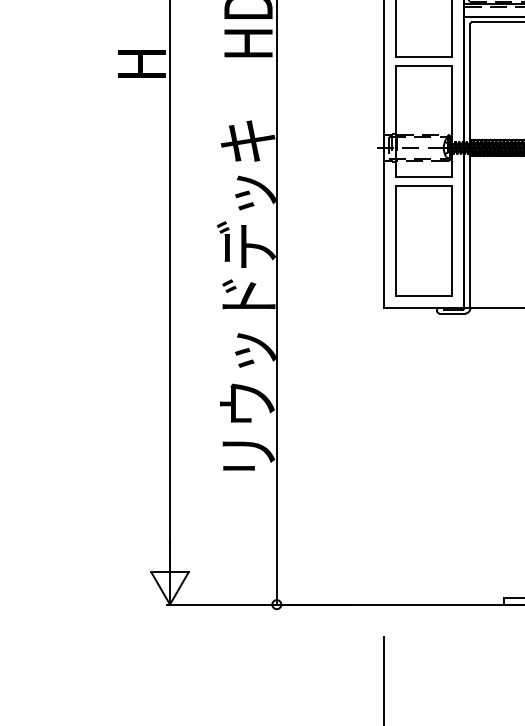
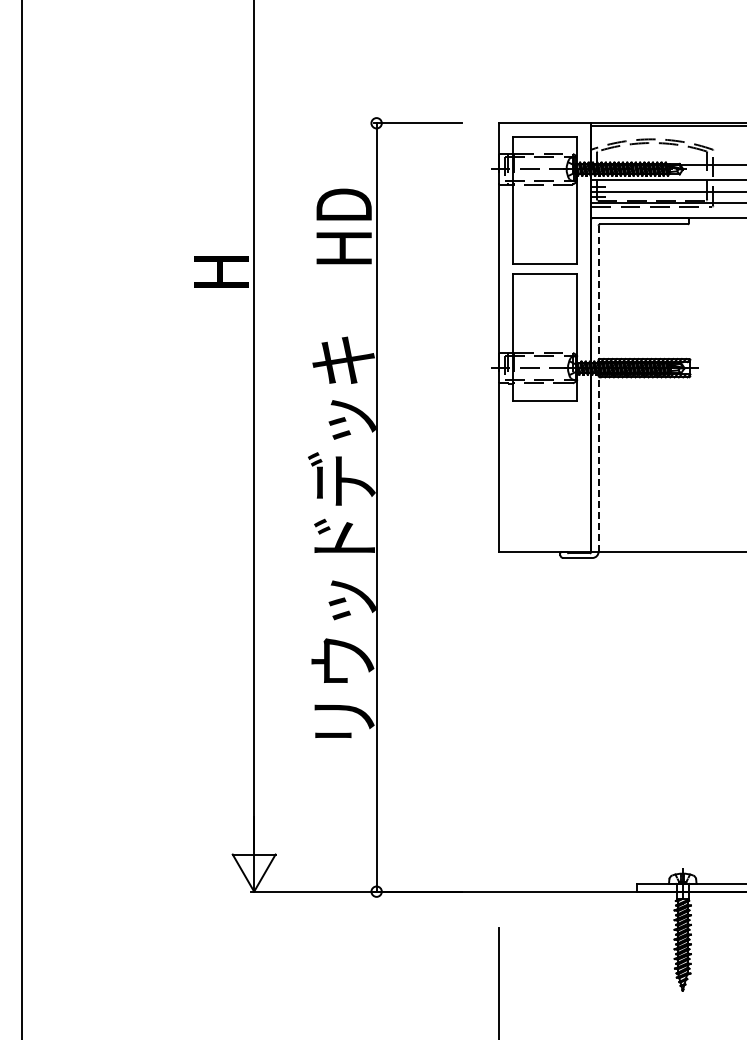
line: (470, 165) -> (598, 388), solid -> dashed
part: (423, 240) -> (544, 474), removed

